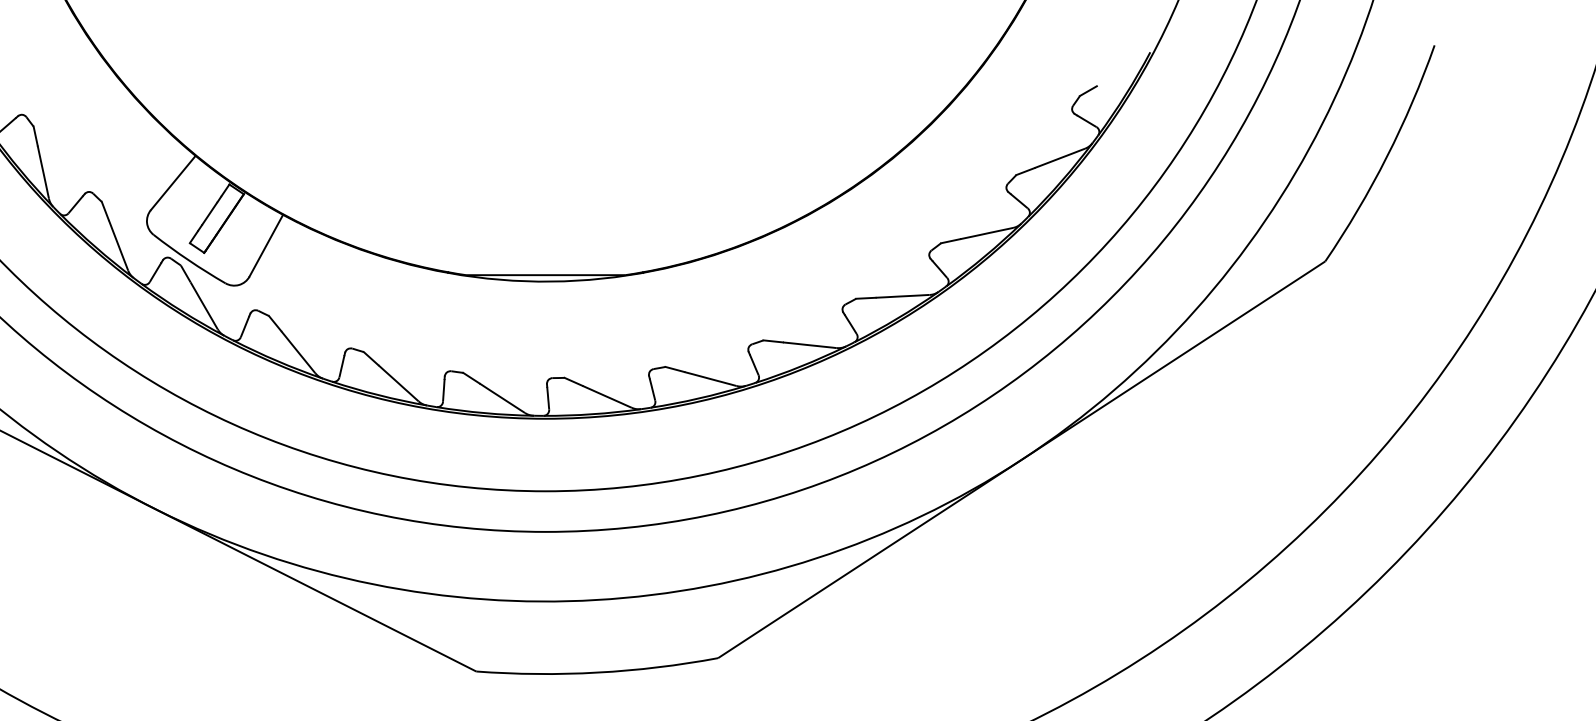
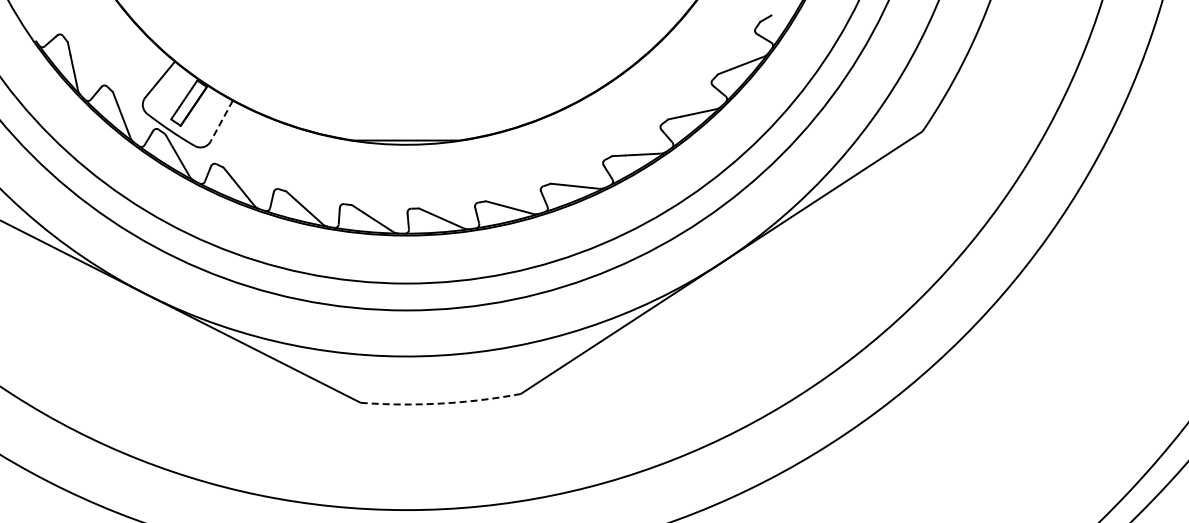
line: (265, 246) -> (221, 121), solid -> dashed
arc: (598, 672) -> (441, 403), solid -> dashed

